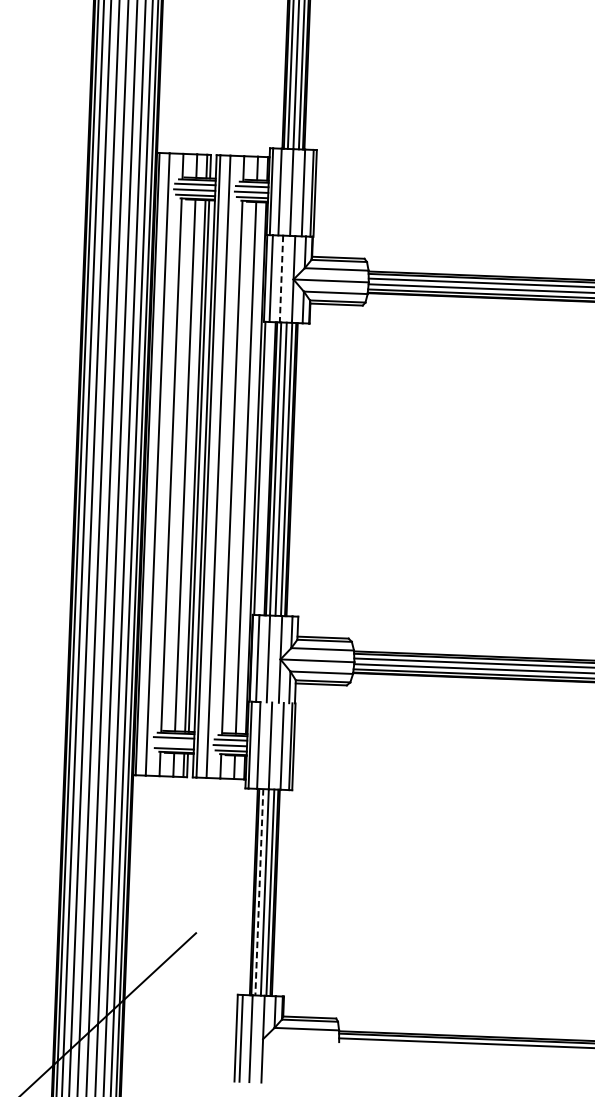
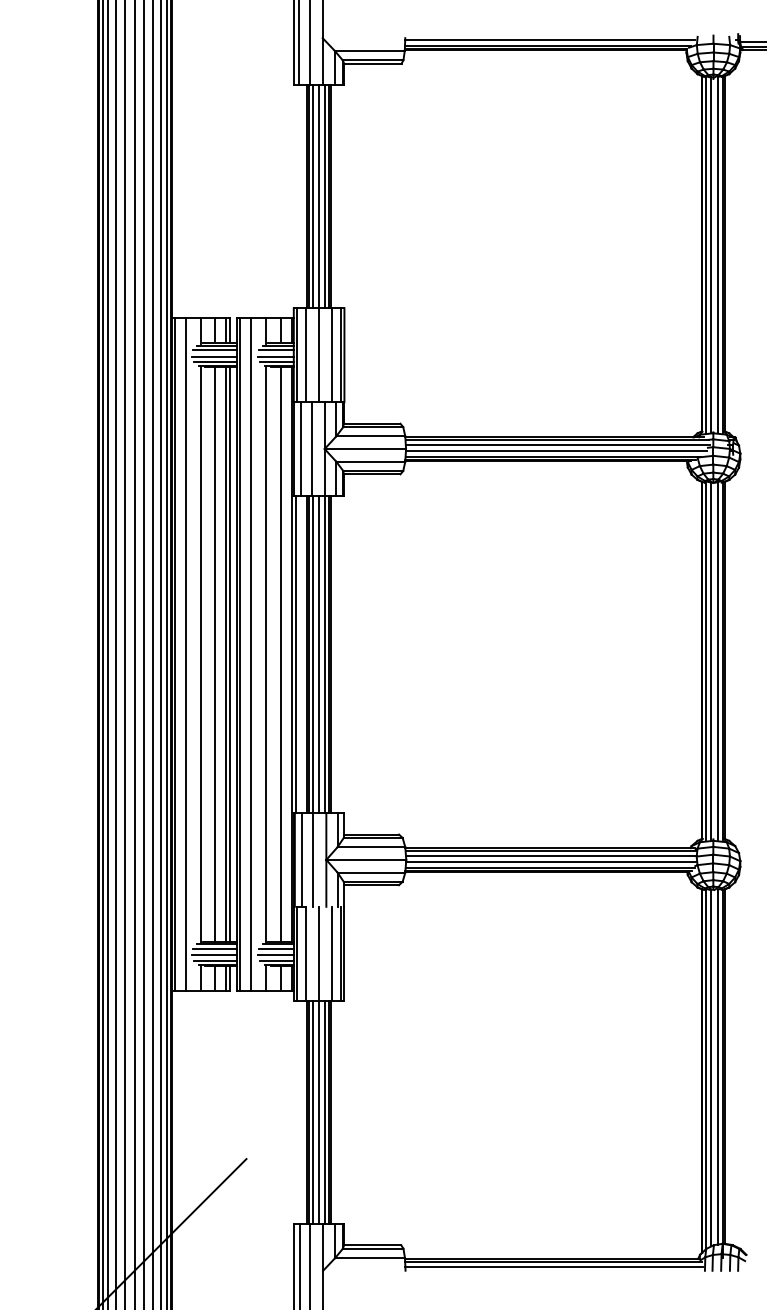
line: (281, 279) -> (311, 449), dashed -> solid
line: (172, 743) -> (213, 955), added
line: (259, 892) -> (313, 1112), dashed -> solid

